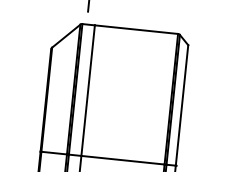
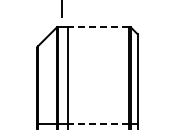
line: (136, 29) -> (98, 26), solid -> dashed
line: (123, 159) -> (98, 123), solid -> dashed

